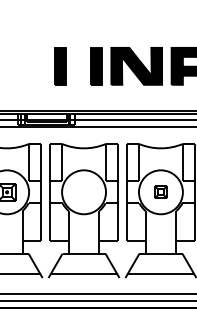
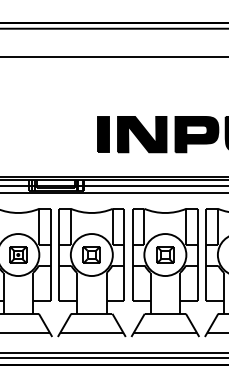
part: (60, 66) -> (69, 134), removed
part: (83, 191) -> (91, 254), added
part: (161, 191) -> (165, 254), size x1.43

